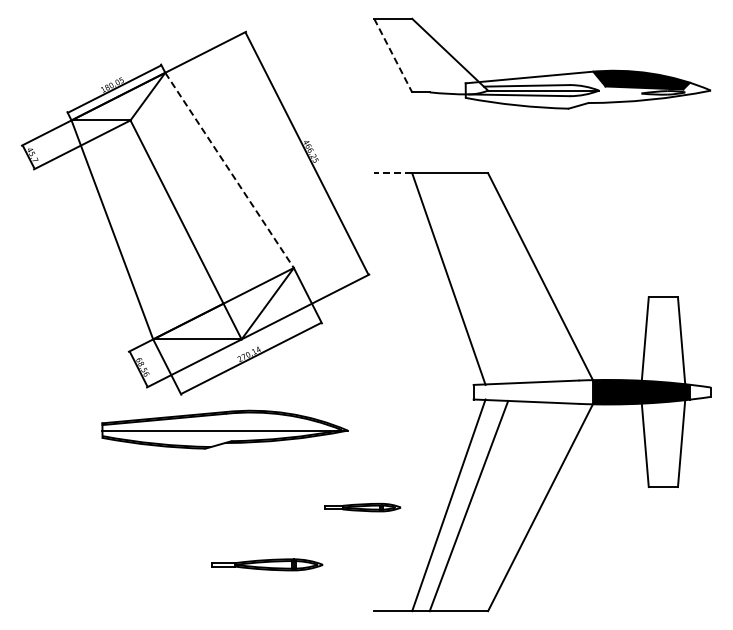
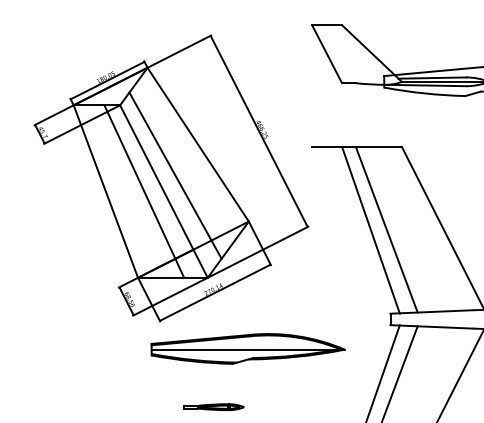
line: (393, 56) -> (327, 54), dashed -> solid
line: (229, 170) -> (198, 144), dashed -> solid
line: (393, 173) -> (327, 147), dashed -> solid
line: (200, 209) -> (175, 175), added
line: (160, 229) -> (143, 191), added
line: (468, 278) -> (386, 229), added
part: (224, 429) -> (247, 348), moved
part: (362, 507) -> (213, 407), moved

